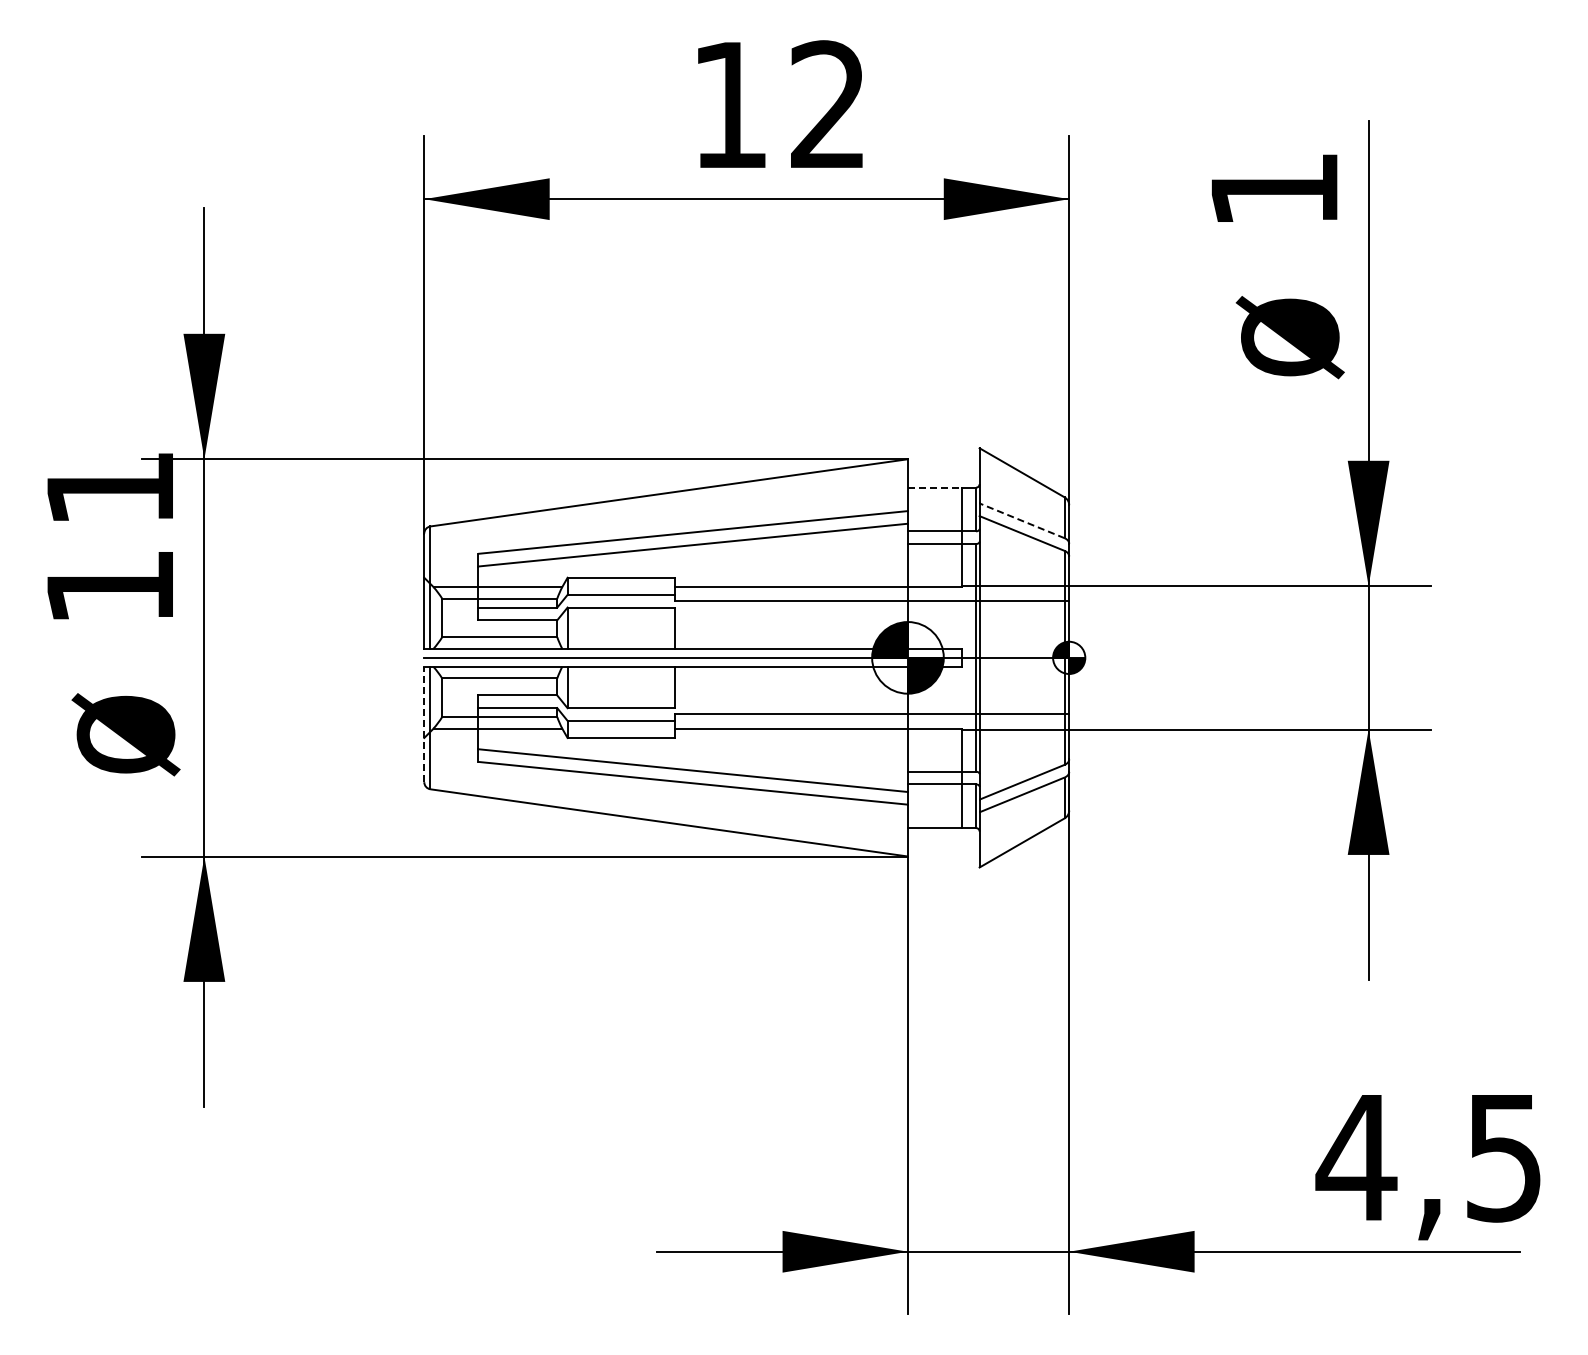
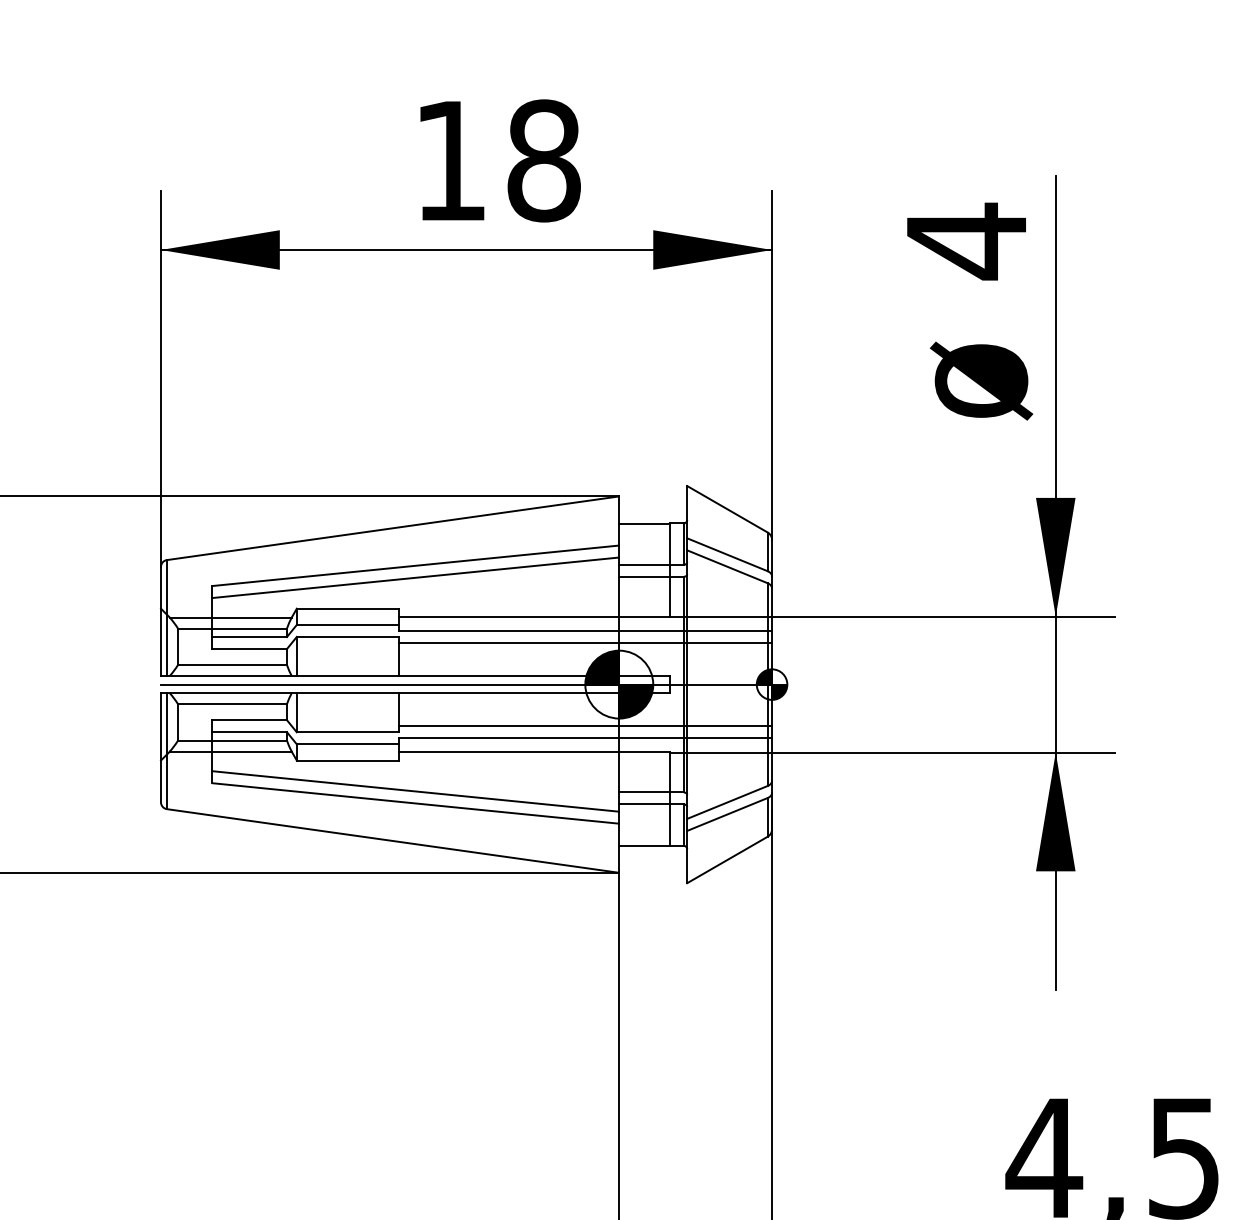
text: (828, 105) -> (543, 161), 12 -> 18
text: (1274, 190) -> (966, 241), 1 -> 4
line: (934, 487) -> (644, 523), dashed -> solid
line: (1022, 520) -> (727, 554), dashed -> solid
line: (872, 613) -> (585, 642), added
line: (872, 701) -> (585, 725), added
line: (424, 724) -> (161, 747), dashed -> solid

